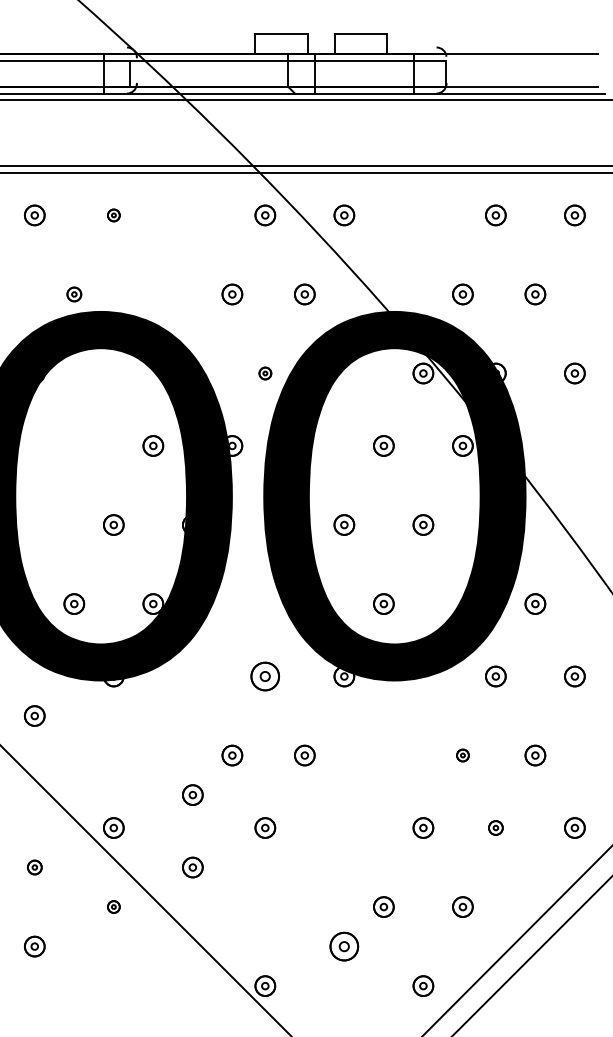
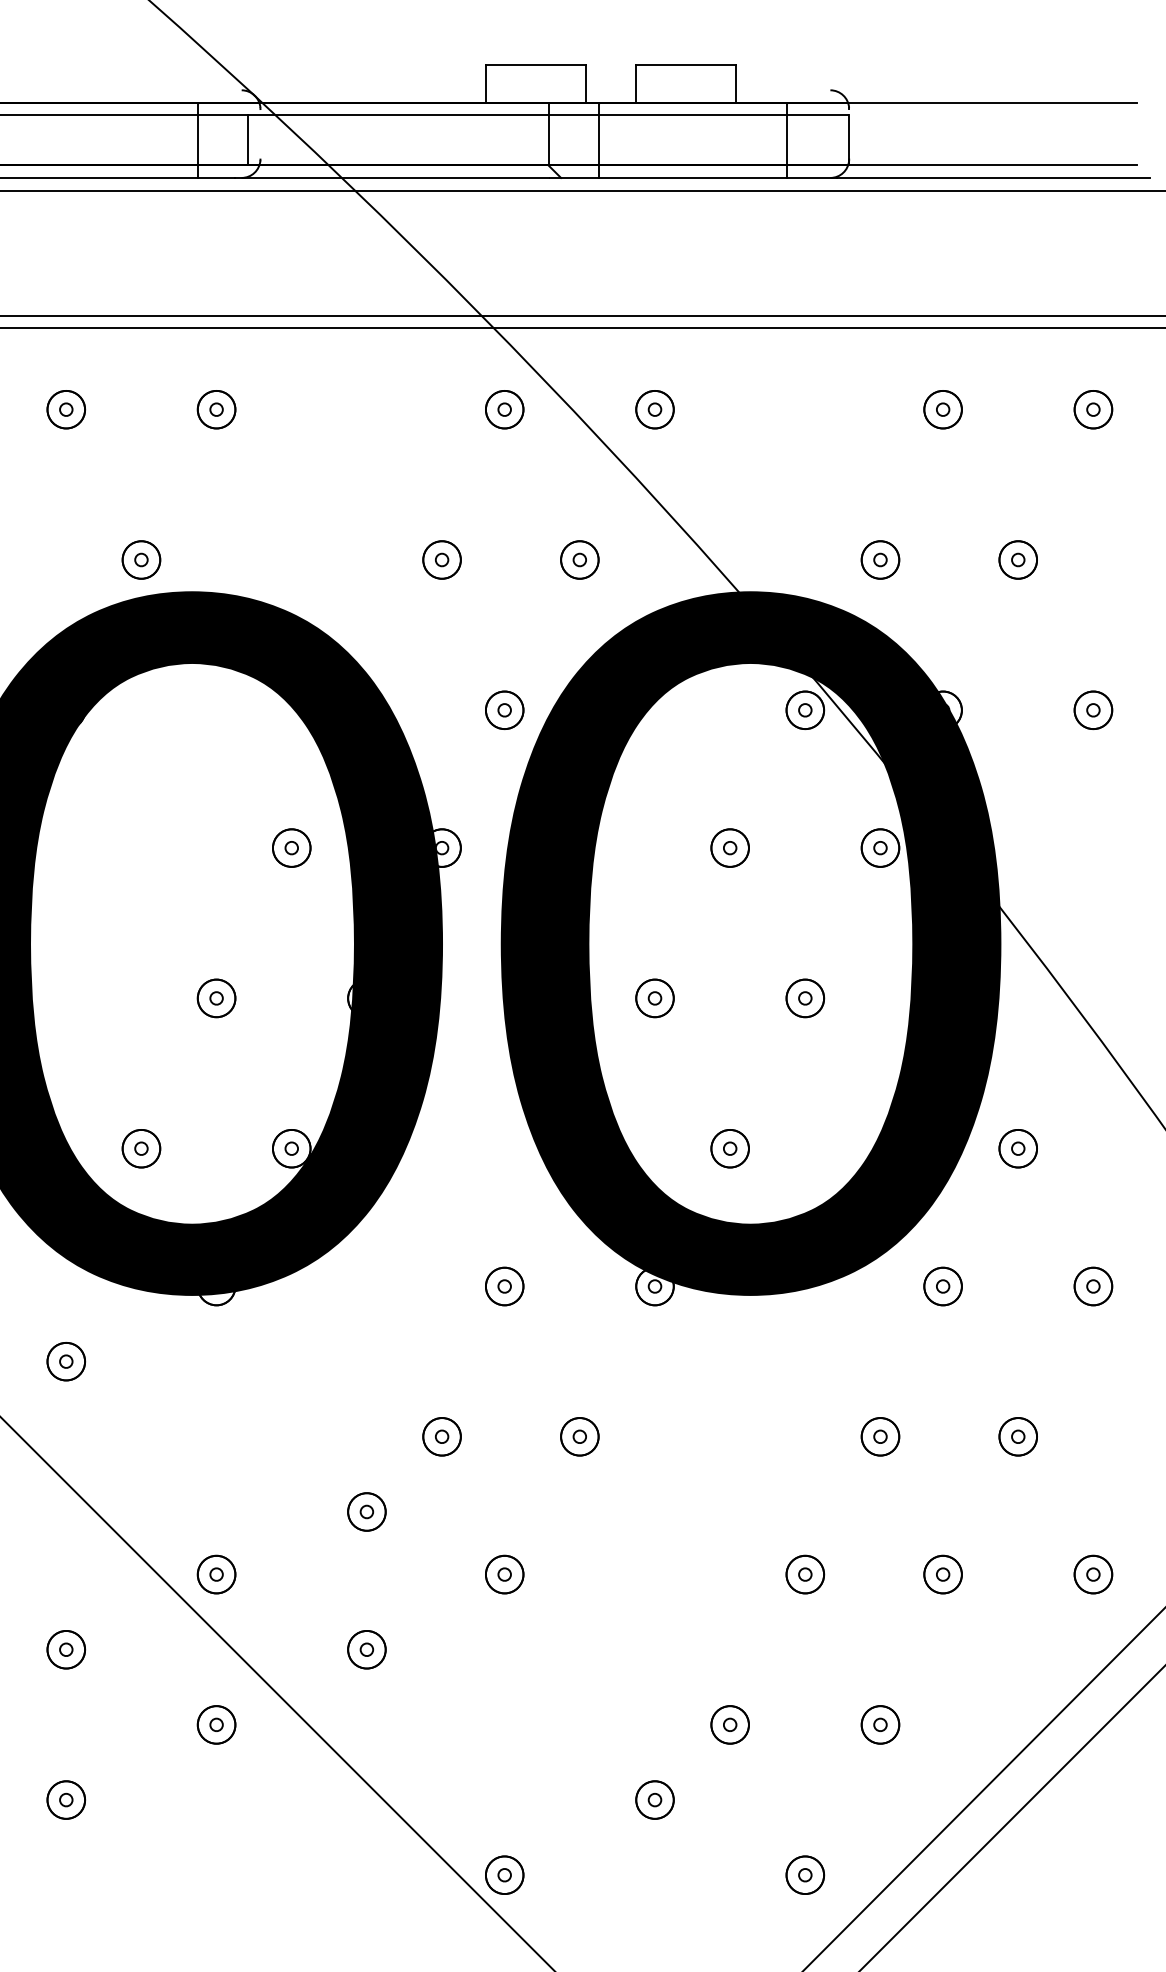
part: (113, 215) -> (215, 409), size x1.67
part: (74, 294) -> (141, 560), size x1.43
part: (265, 373) -> (505, 710), size x1.67
part: (265, 676) -> (505, 1286), size x0.71
part: (462, 755) -> (879, 1436), size x1.67
part: (495, 827) -> (942, 1573), size x1.43
part: (34, 867) -> (65, 1649), size x1.43
part: (113, 906) -> (215, 1723), size x1.67
part: (344, 946) -> (655, 1799), size x0.71

